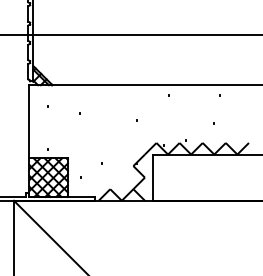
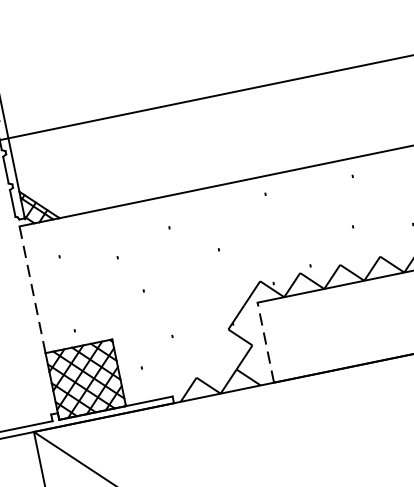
line: (29, 121) -> (32, 289), solid -> dashed
line: (152, 177) -> (265, 342), solid -> dashed

